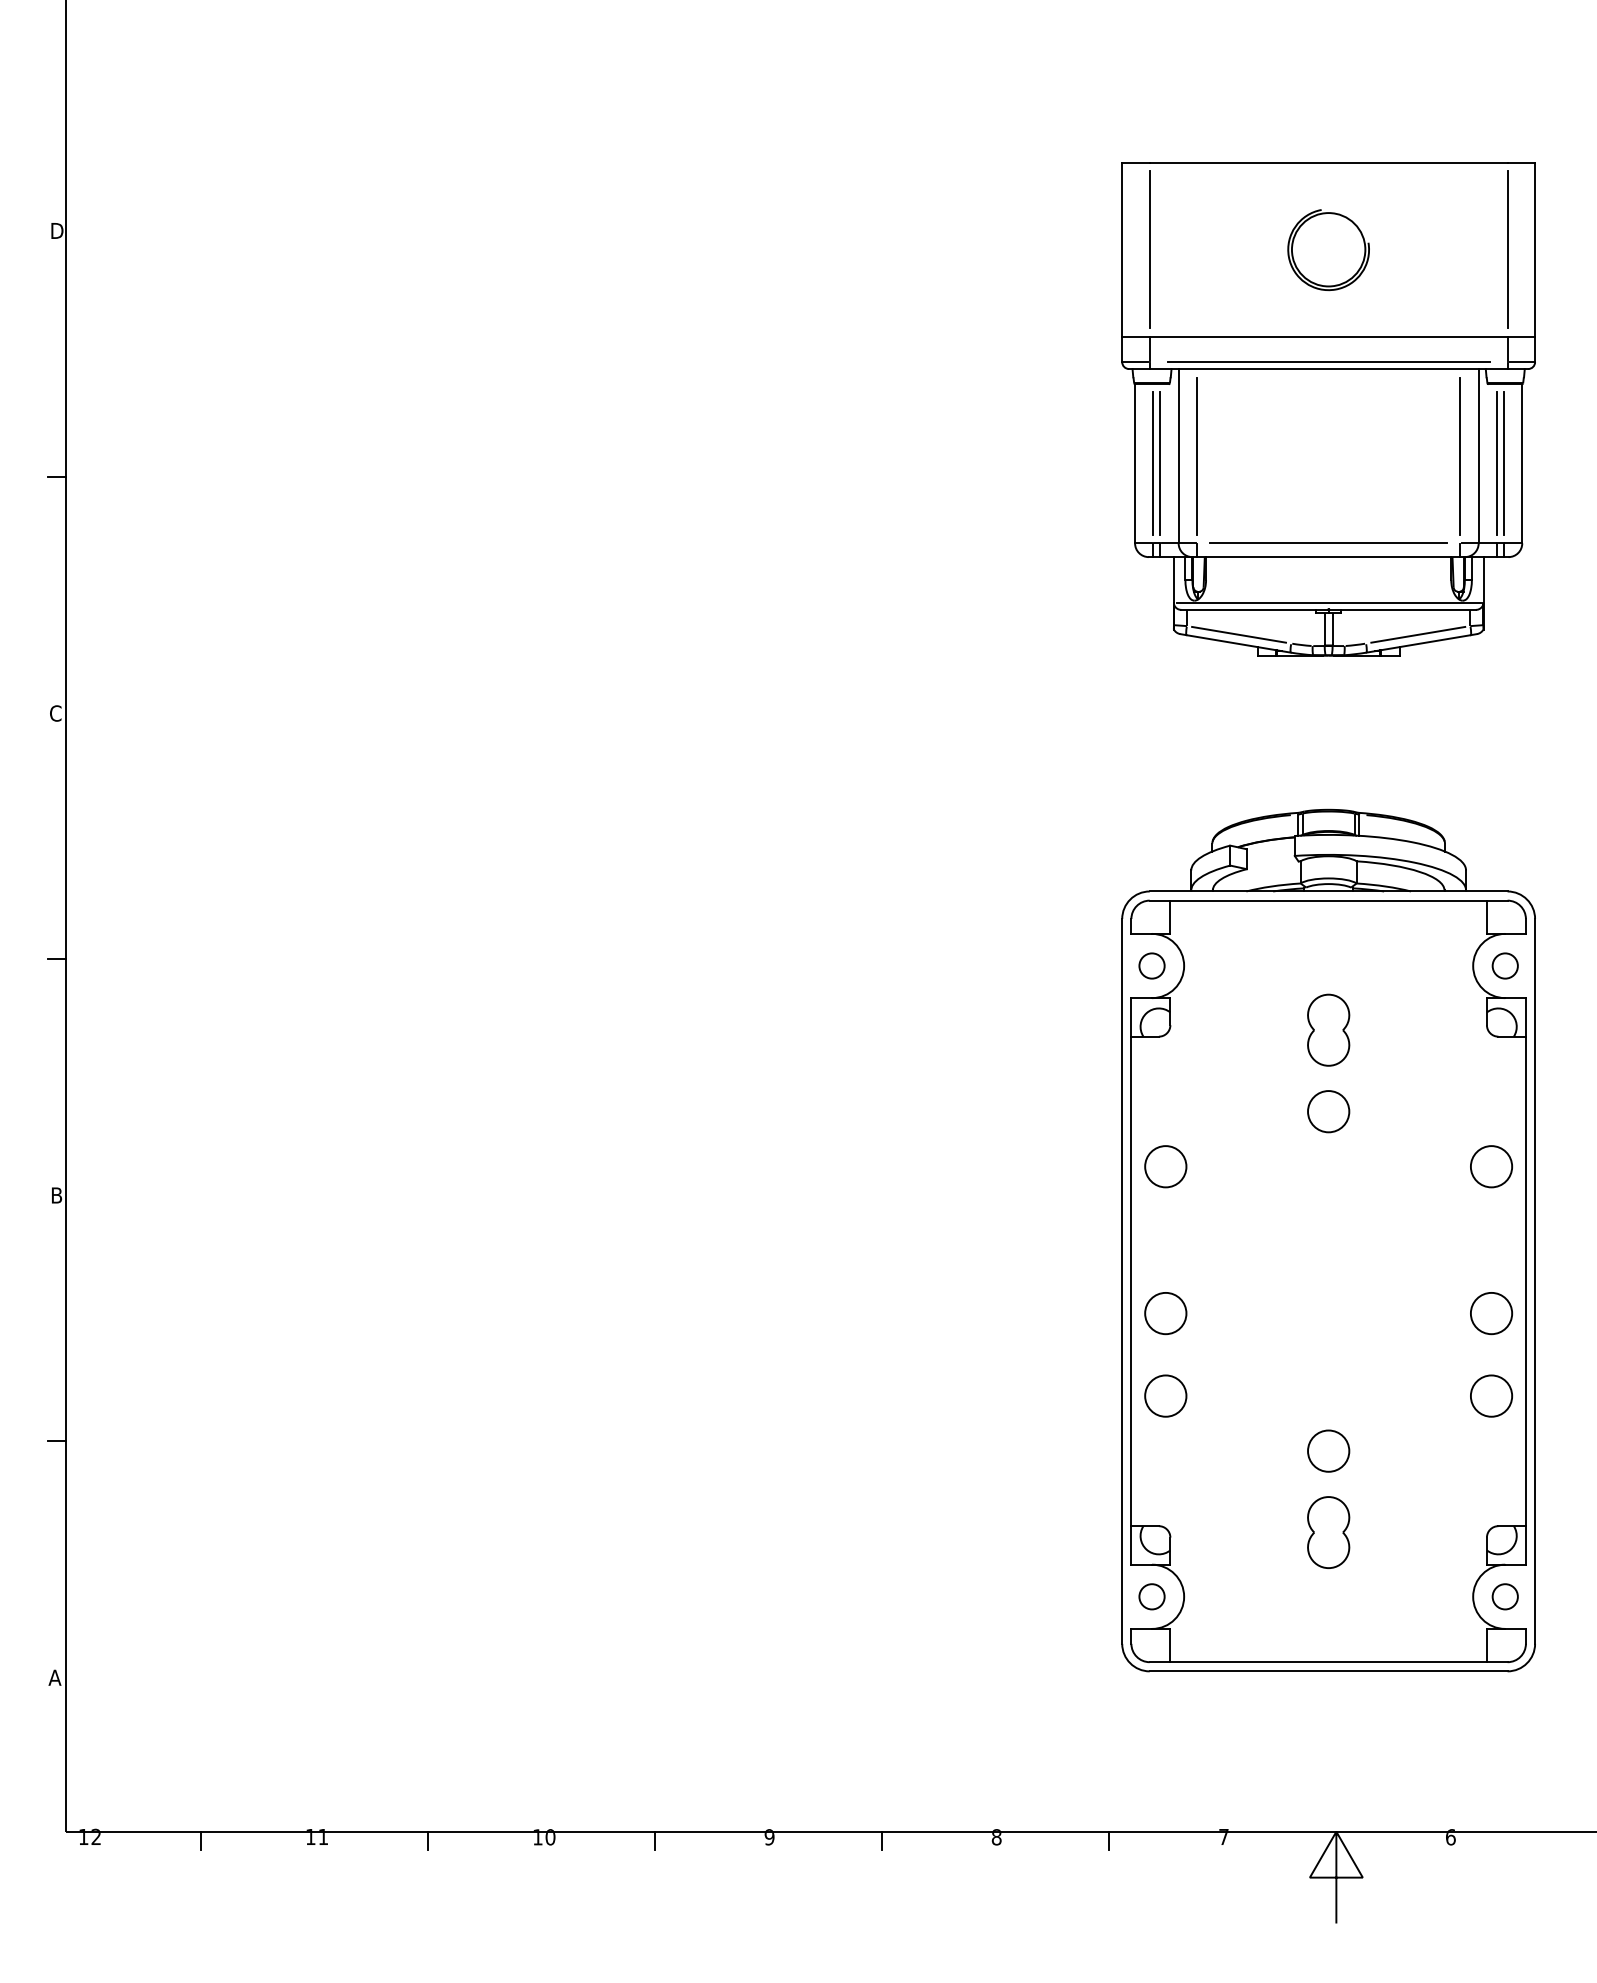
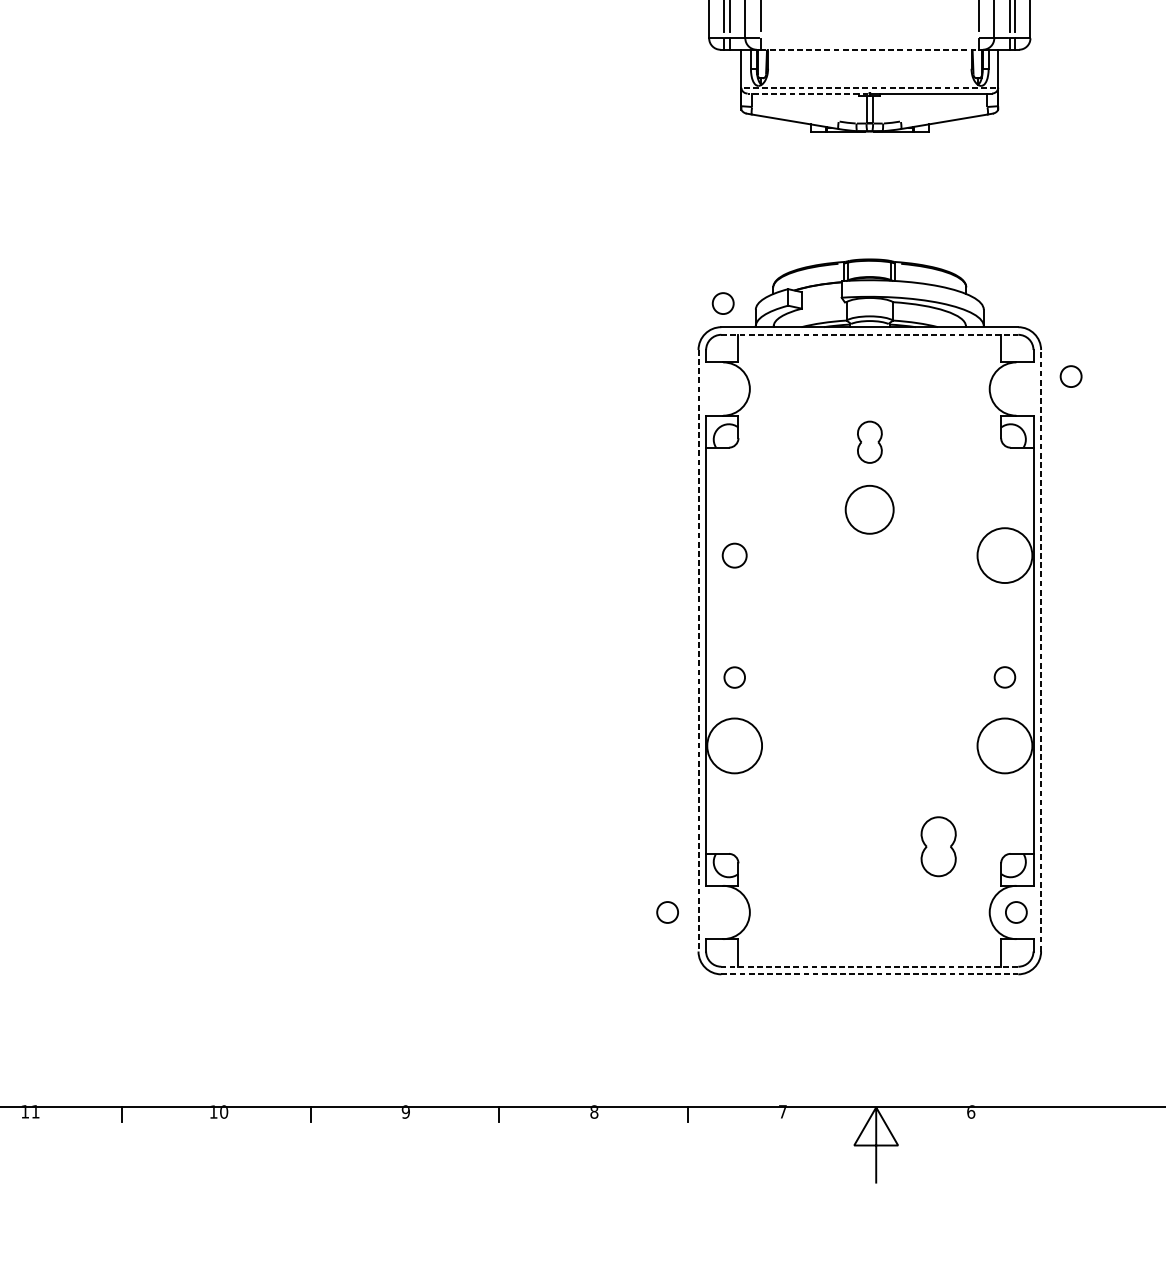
line: (1328, 543) -> (869, 38), removed
line: (1328, 557) -> (869, 50), solid -> dashed
line: (1328, 603) -> (869, 88), solid -> dashed
line: (1254, 609) -> (808, 93), solid -> dashed
line: (1239, 634) -> (795, 113), removed
line: (1418, 634) -> (944, 113), removed
line: (1328, 900) -> (869, 334), solid -> dashed
circle: (1151, 965) -> (722, 303), moved
circle: (1504, 965) -> (1070, 376), moved
part: (1328, 1029) -> (869, 441), size x0.7
circle: (1328, 1111) -> (869, 509), size x1.4
circle: (1165, 1166) -> (734, 555), size x0.7
circle: (1491, 1166) -> (1004, 555), size x1.6
line: (1535, 1280) -> (1041, 650), solid -> dashed
line: (1122, 1281) -> (698, 650), solid -> dashed
circle: (1165, 1313) -> (734, 677), size x0.6
circle: (1491, 1313) -> (1004, 677), size x0.6
circle: (1165, 1395) -> (734, 745), size x1.6
circle: (1491, 1395) -> (1004, 745), size x1.6
circle: (1328, 1450) -> (869, 791), removed
part: (1328, 1532) -> (938, 846), moved
circle: (1151, 1596) -> (667, 912), moved
line: (1328, 1662) -> (869, 966), solid -> dashed
line: (1328, 1671) -> (869, 974), solid -> dashed

